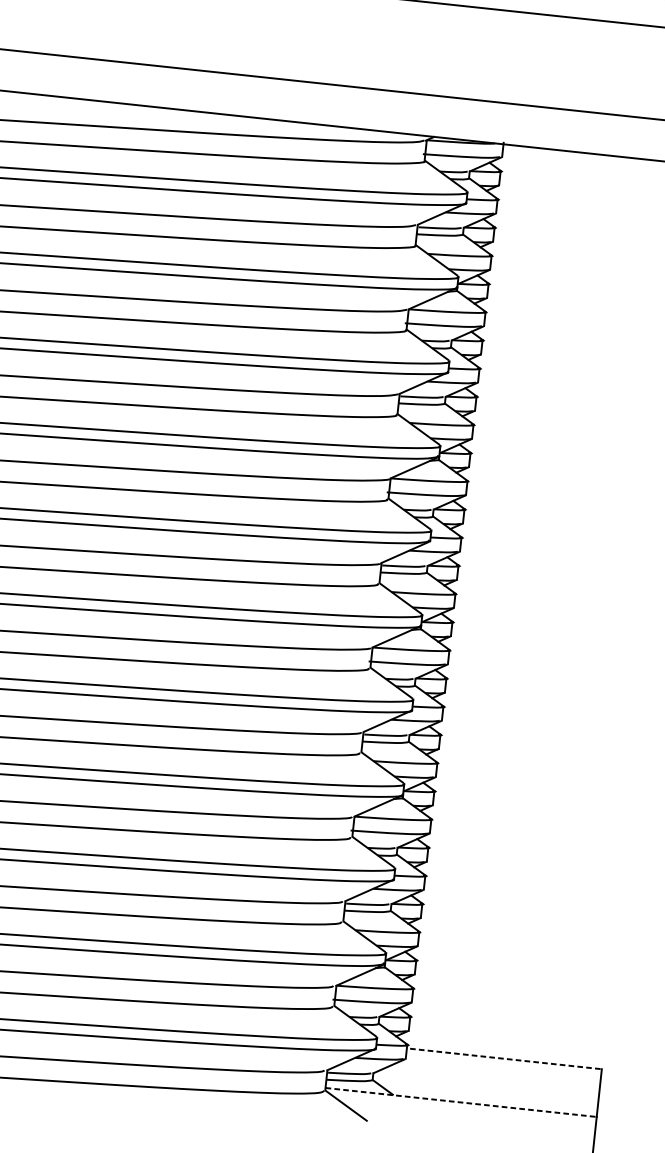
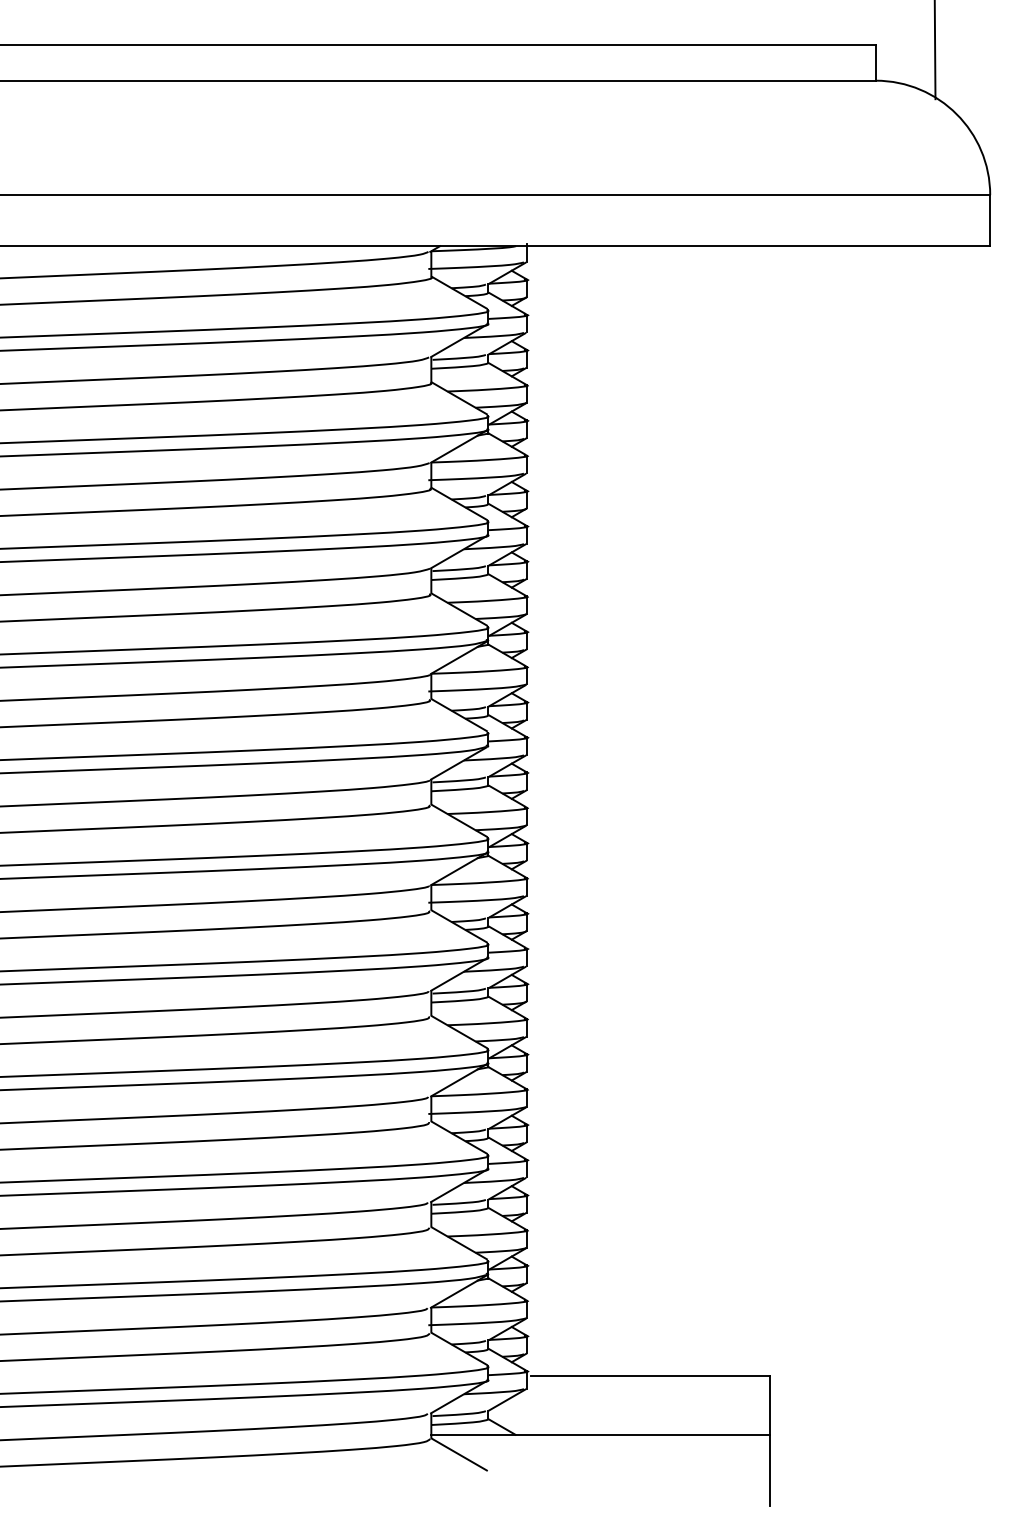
line: (506, 1058) -> (650, 1375), dashed -> solid
line: (461, 1102) -> (601, 1435), dashed -> solid

